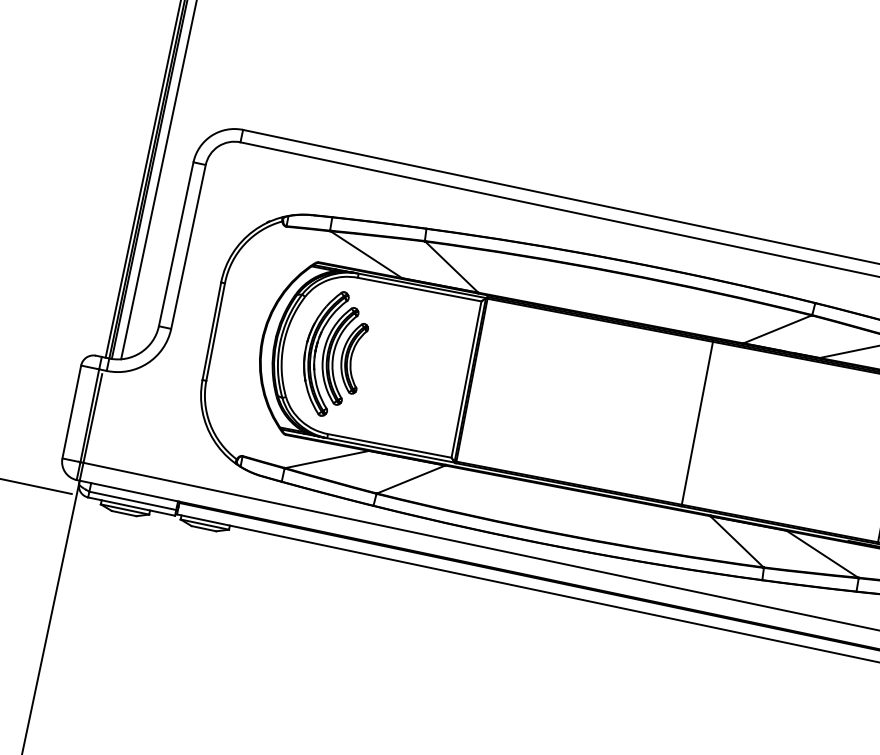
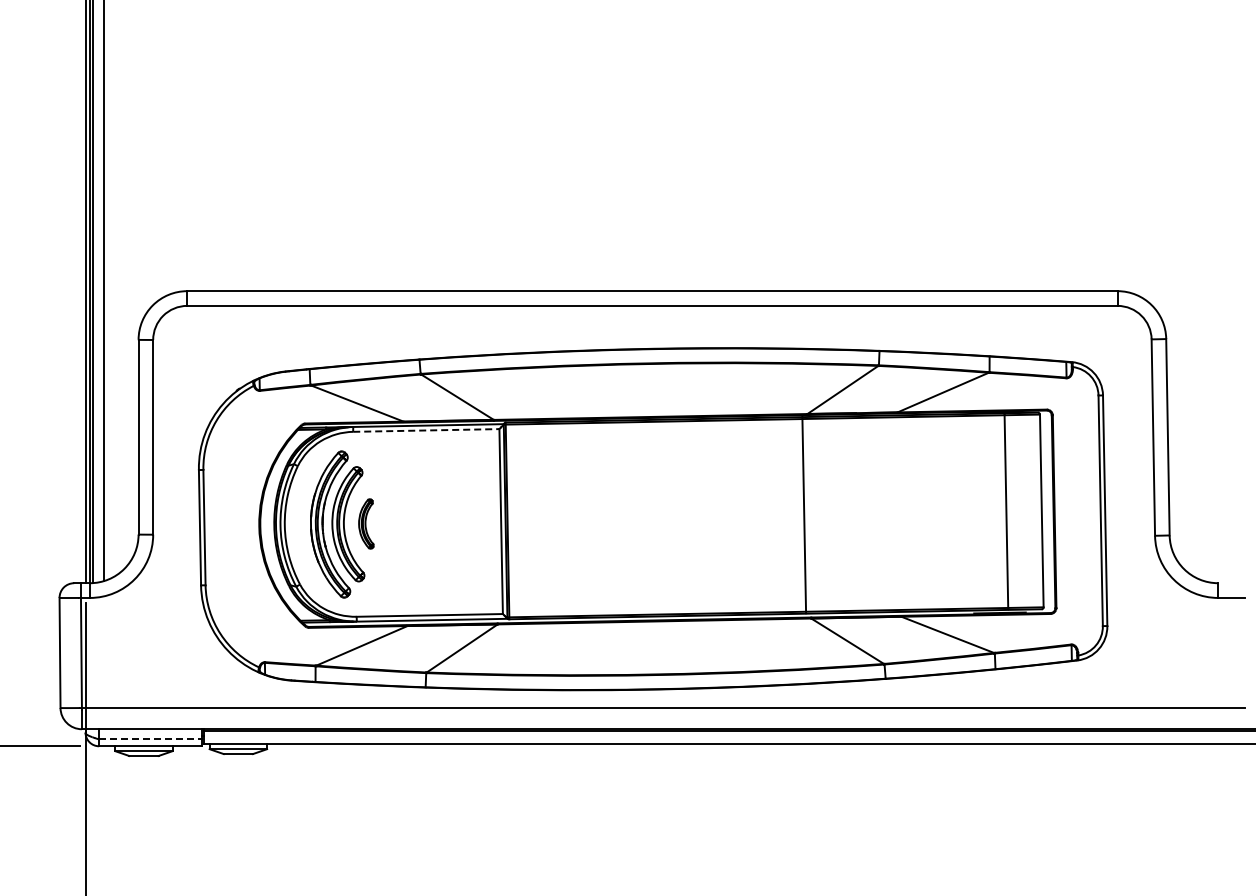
line: (419, 289) -> (426, 430), solid -> dashed
part: (352, 357) -> (366, 523), size x0.6
line: (697, 422) -> (804, 514), moved
line: (132, 500) -> (150, 739), solid -> dashed

